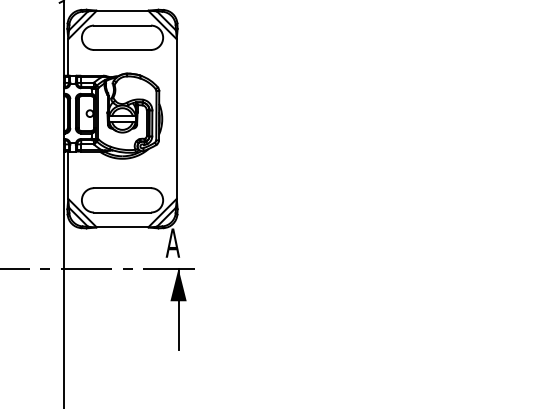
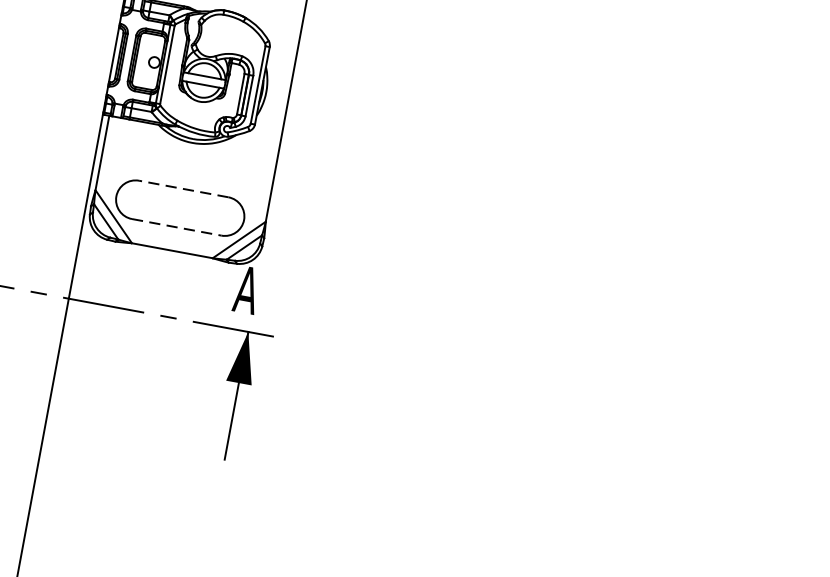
line: (122, 188) -> (183, 189), solid -> dashed
line: (123, 212) -> (178, 227), solid -> dashed

